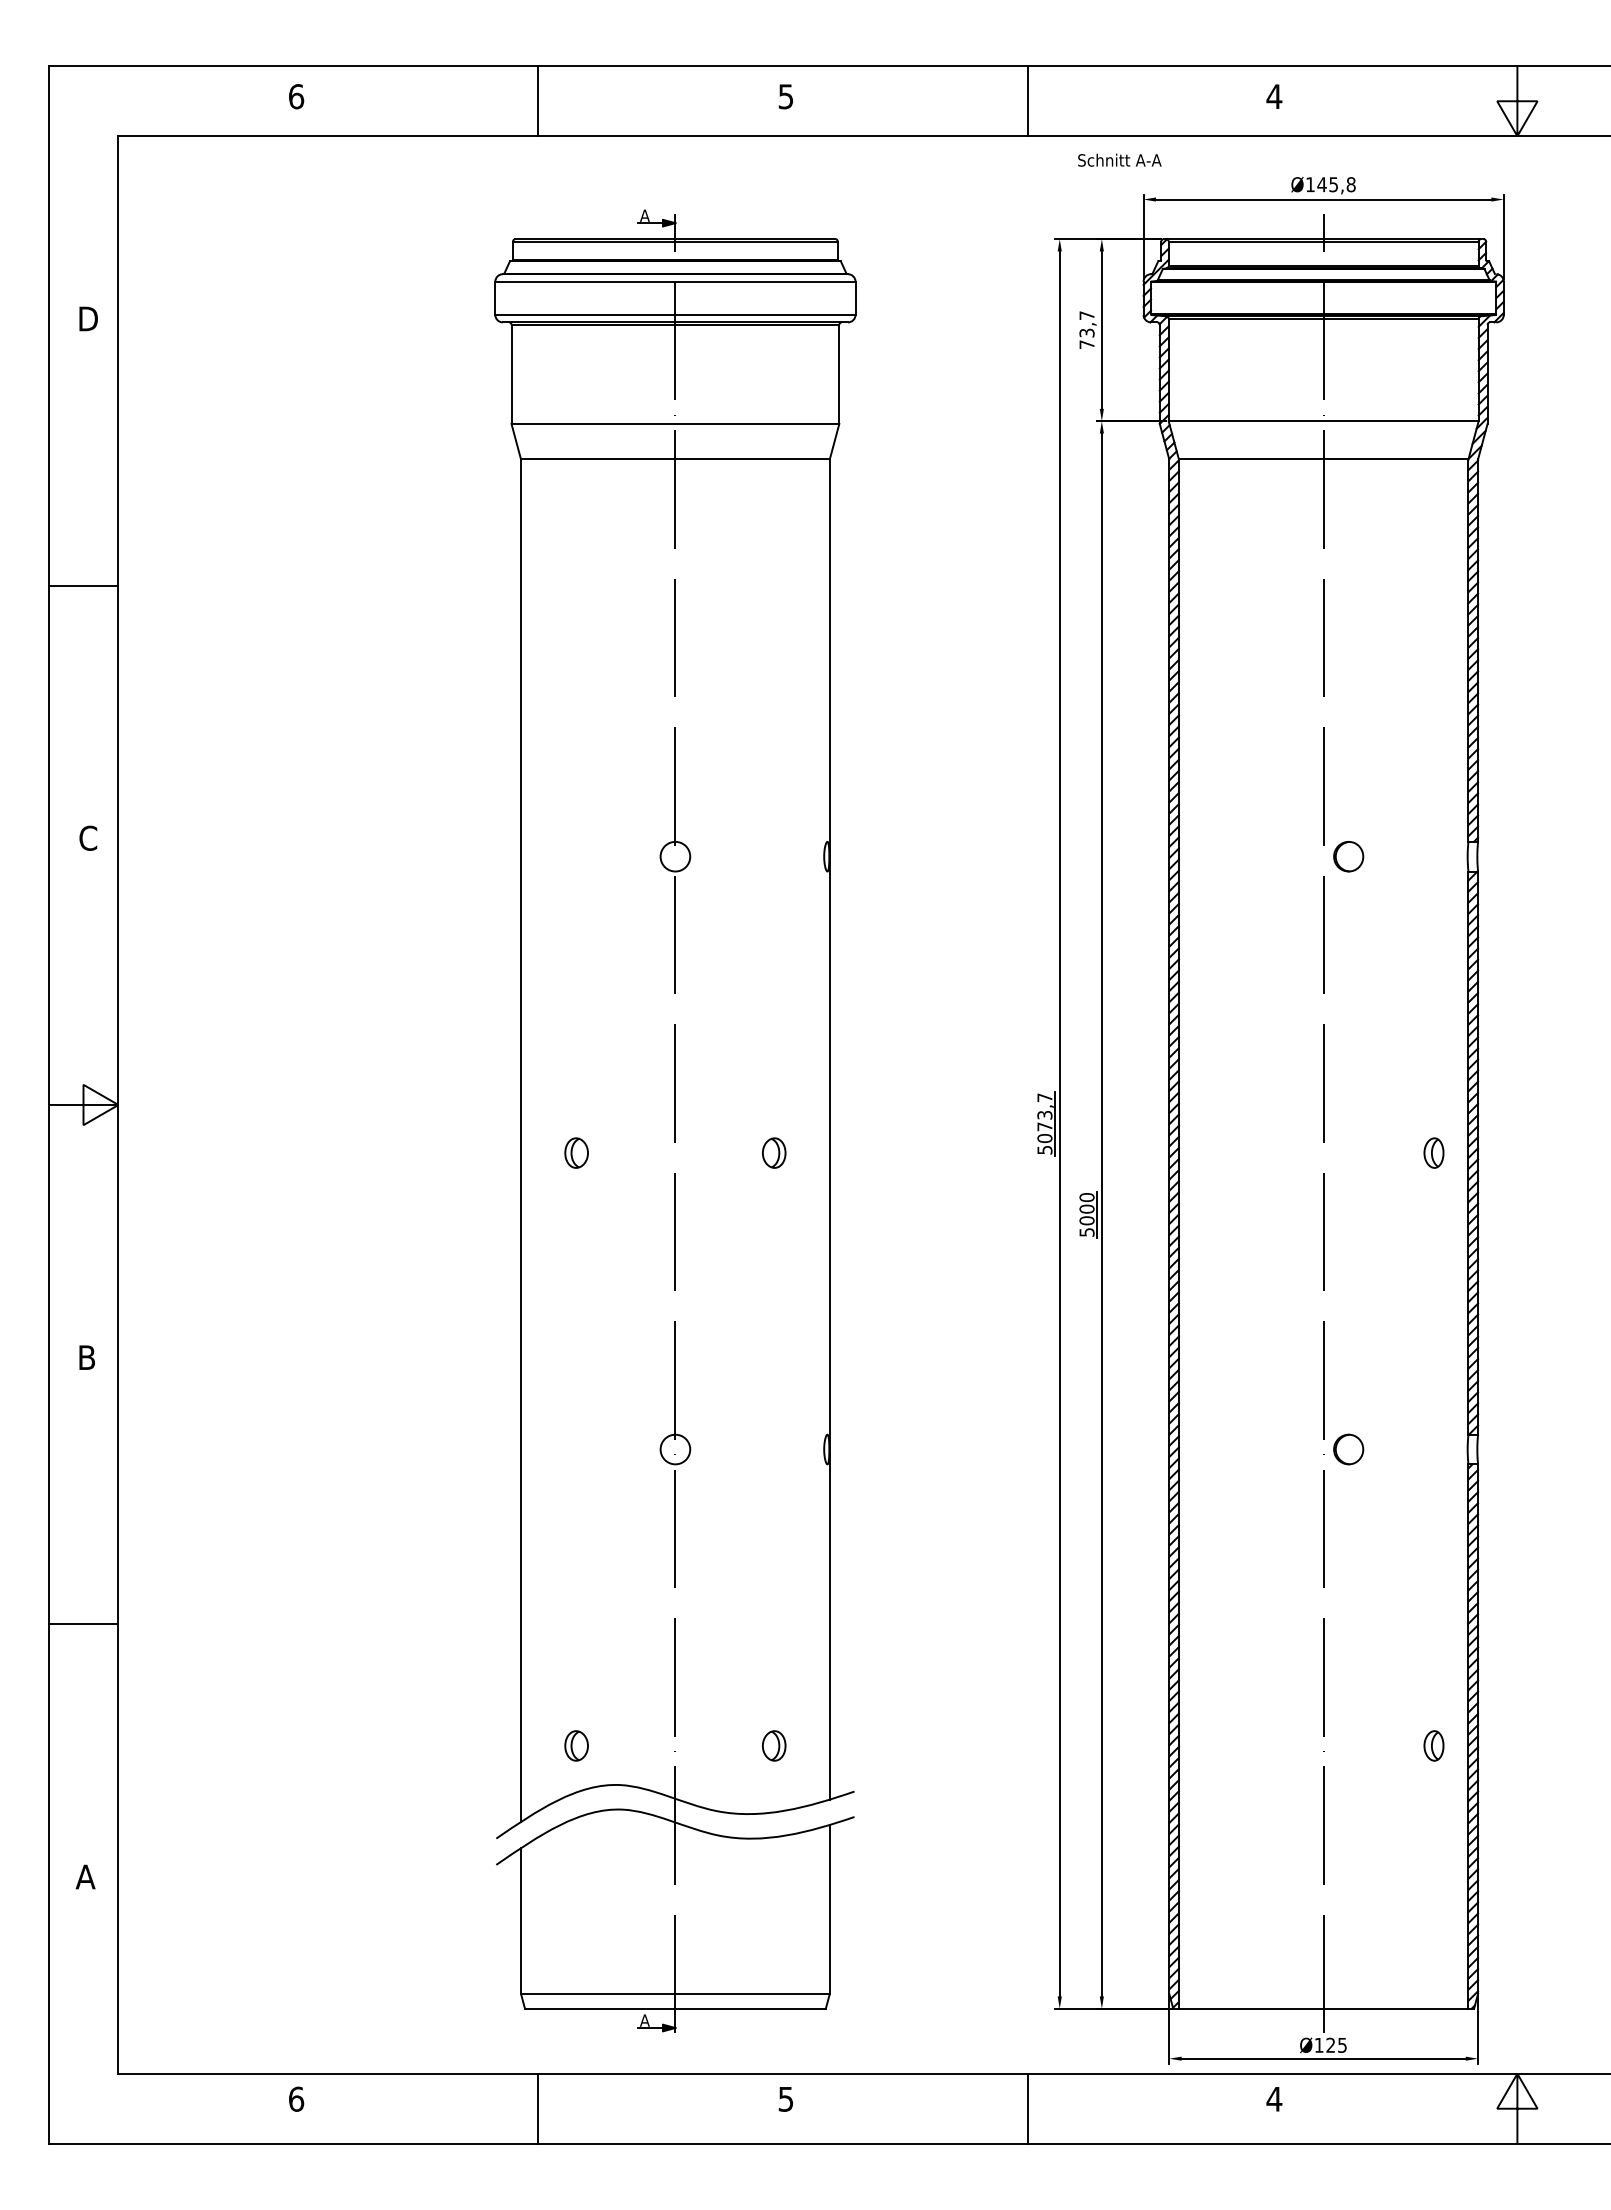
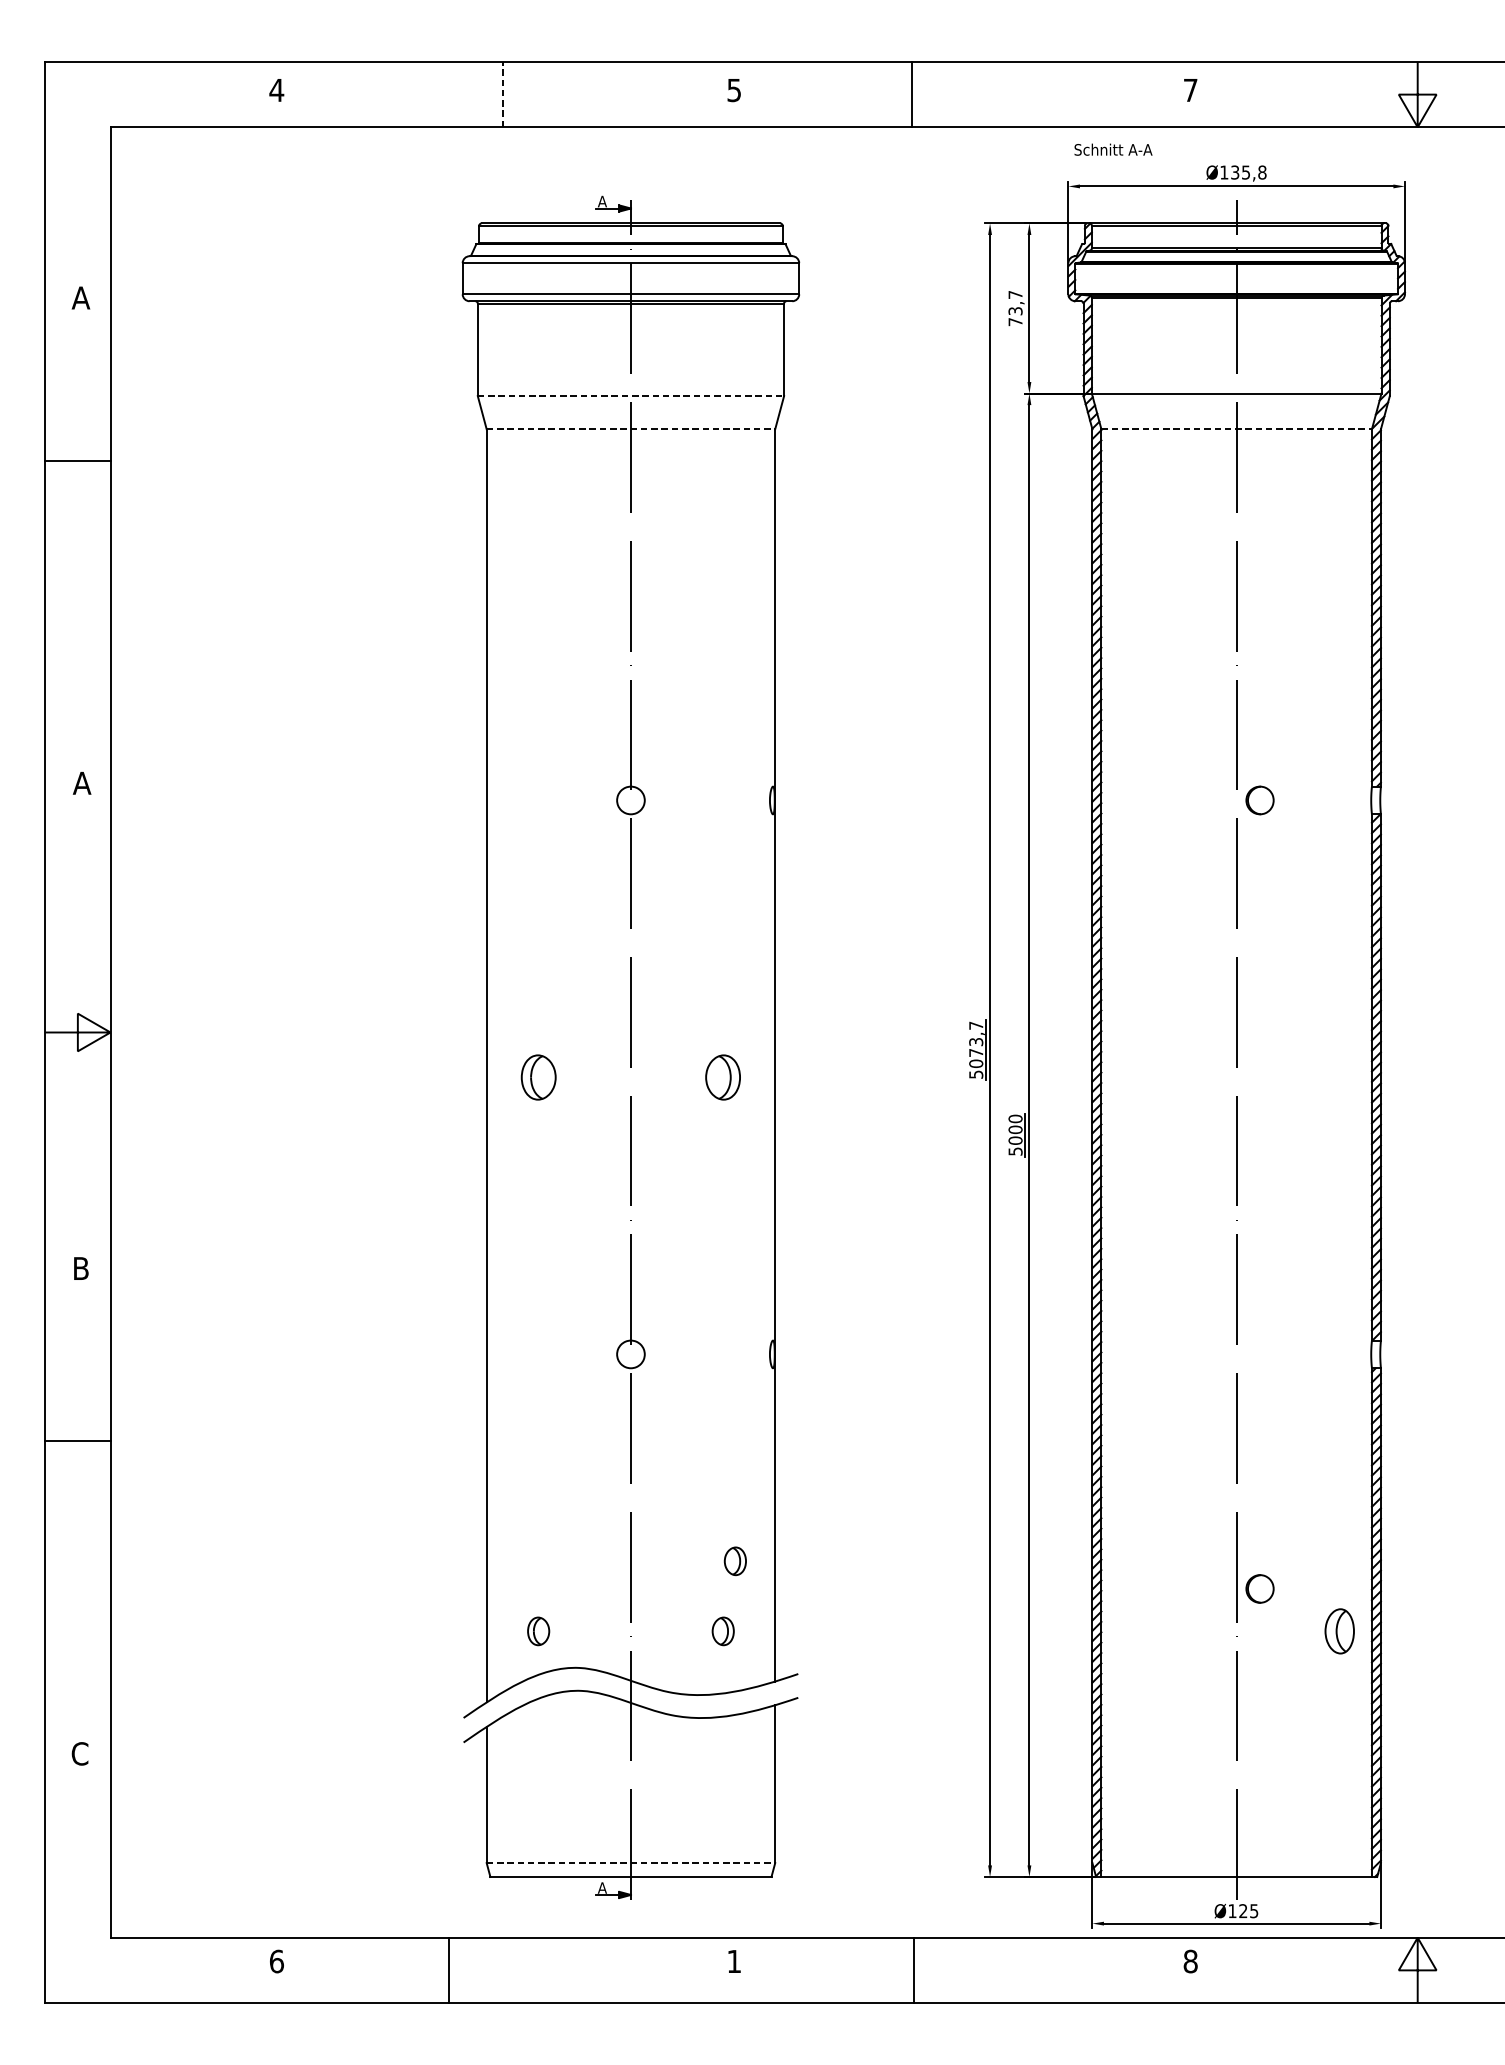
text: (296, 96) -> (276, 90), 6 -> 4
text: (1274, 96) -> (1190, 90), 4 -> 7
line: (538, 101) -> (503, 94), solid -> dashed
line: (1027, 101) -> (911, 94), moved
text: (1119, 159) -> (1113, 149), moved
text: (1321, 184) -> (1234, 172), Ø145,8 -> Ø135,8
text: (87, 318) -> (81, 297), D -> A
line: (675, 423) -> (631, 395), solid -> dashed
line: (675, 459) -> (631, 429), solid -> dashed
line: (1323, 459) -> (1236, 429), solid -> dashed
line: (83, 585) -> (77, 461), moved
text: (87, 837) -> (81, 782), C -> A
part: (576, 1152) -> (538, 1076), size x1.6
part: (774, 1152) -> (723, 1076), size x1.6
part: (1433, 1152) -> (1339, 1076), removed
part: (1348, 1449) -> (1259, 1588), moved
line: (83, 1624) -> (77, 1441), moved
part: (787, 1670) -> (735, 1560), added
part: (1433, 1745) -> (1339, 1630), size x1.6
text: (85, 1876) -> (79, 1753), A -> C
line: (675, 1993) -> (631, 1862), solid -> dashed
text: (1274, 2098) -> (1190, 1960), 4 -> 8
text: (785, 2099) -> (733, 1961), 5 -> 1
line: (538, 2108) -> (449, 1970), moved
line: (1027, 2108) -> (914, 1970), moved

